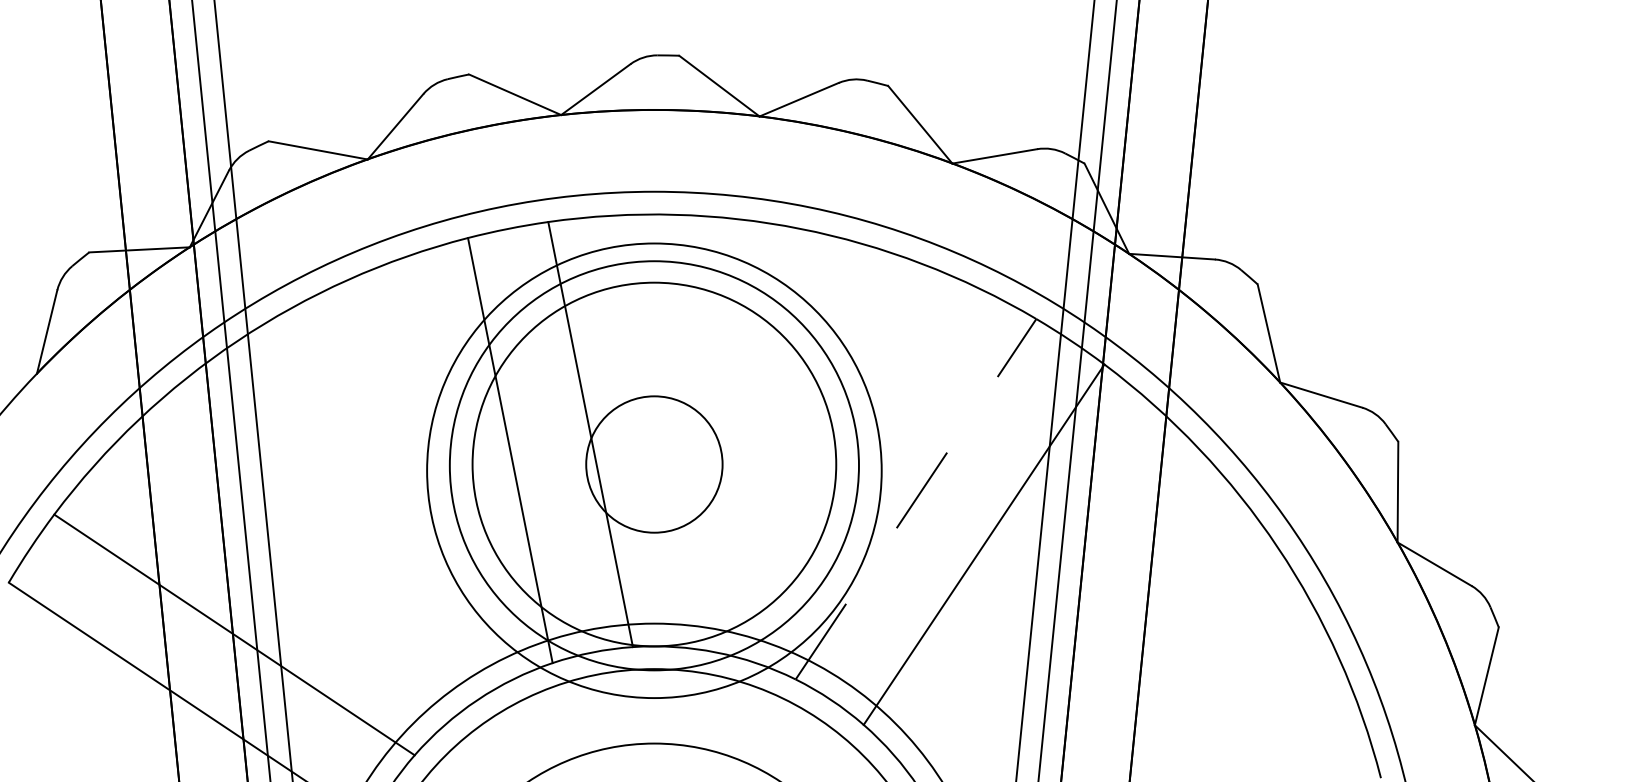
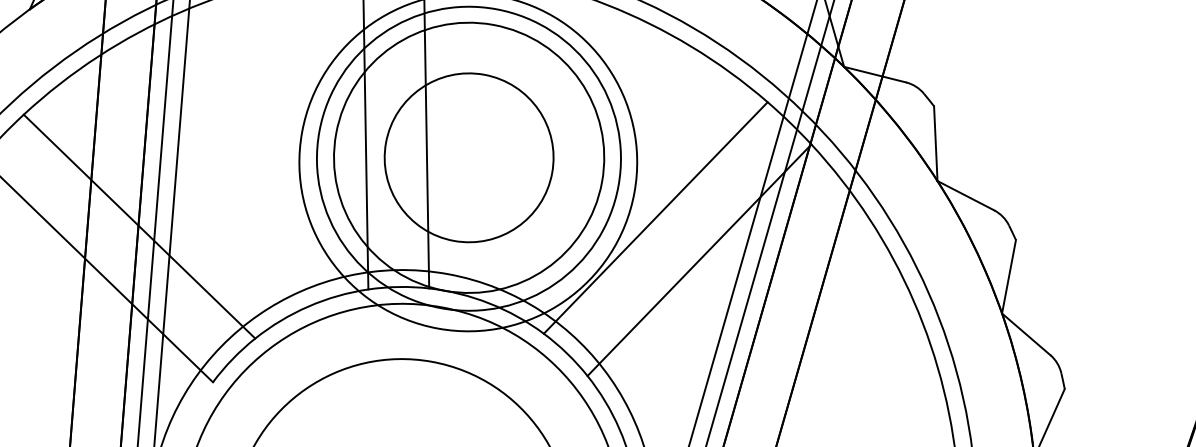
circle: (654, 464) -> (469, 157), size x1.67
line: (916, 499) -> (656, 218), dashed -> solid

